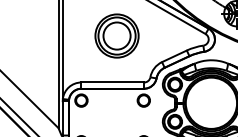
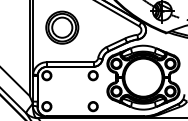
part: (117, 35) -> (62, 27), moved

